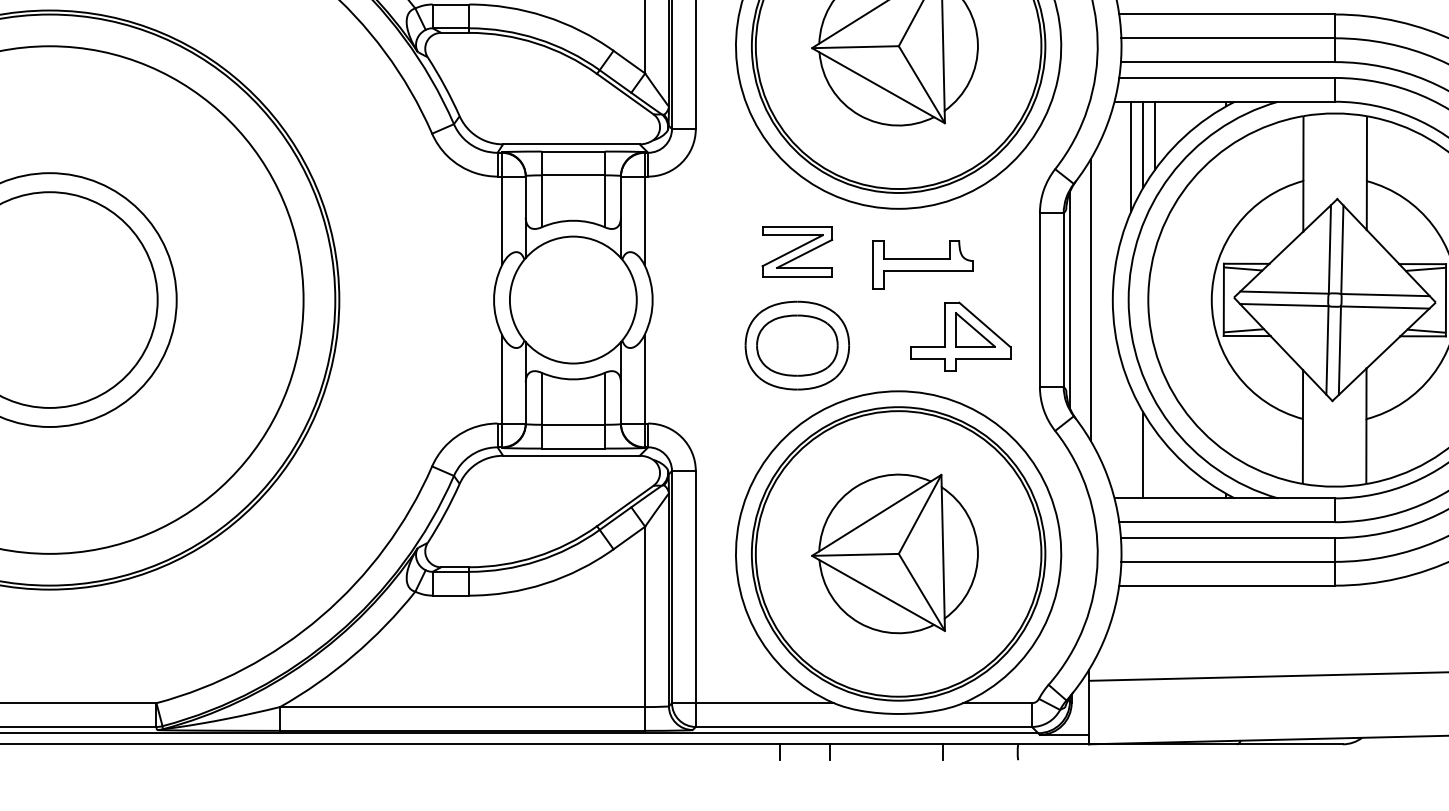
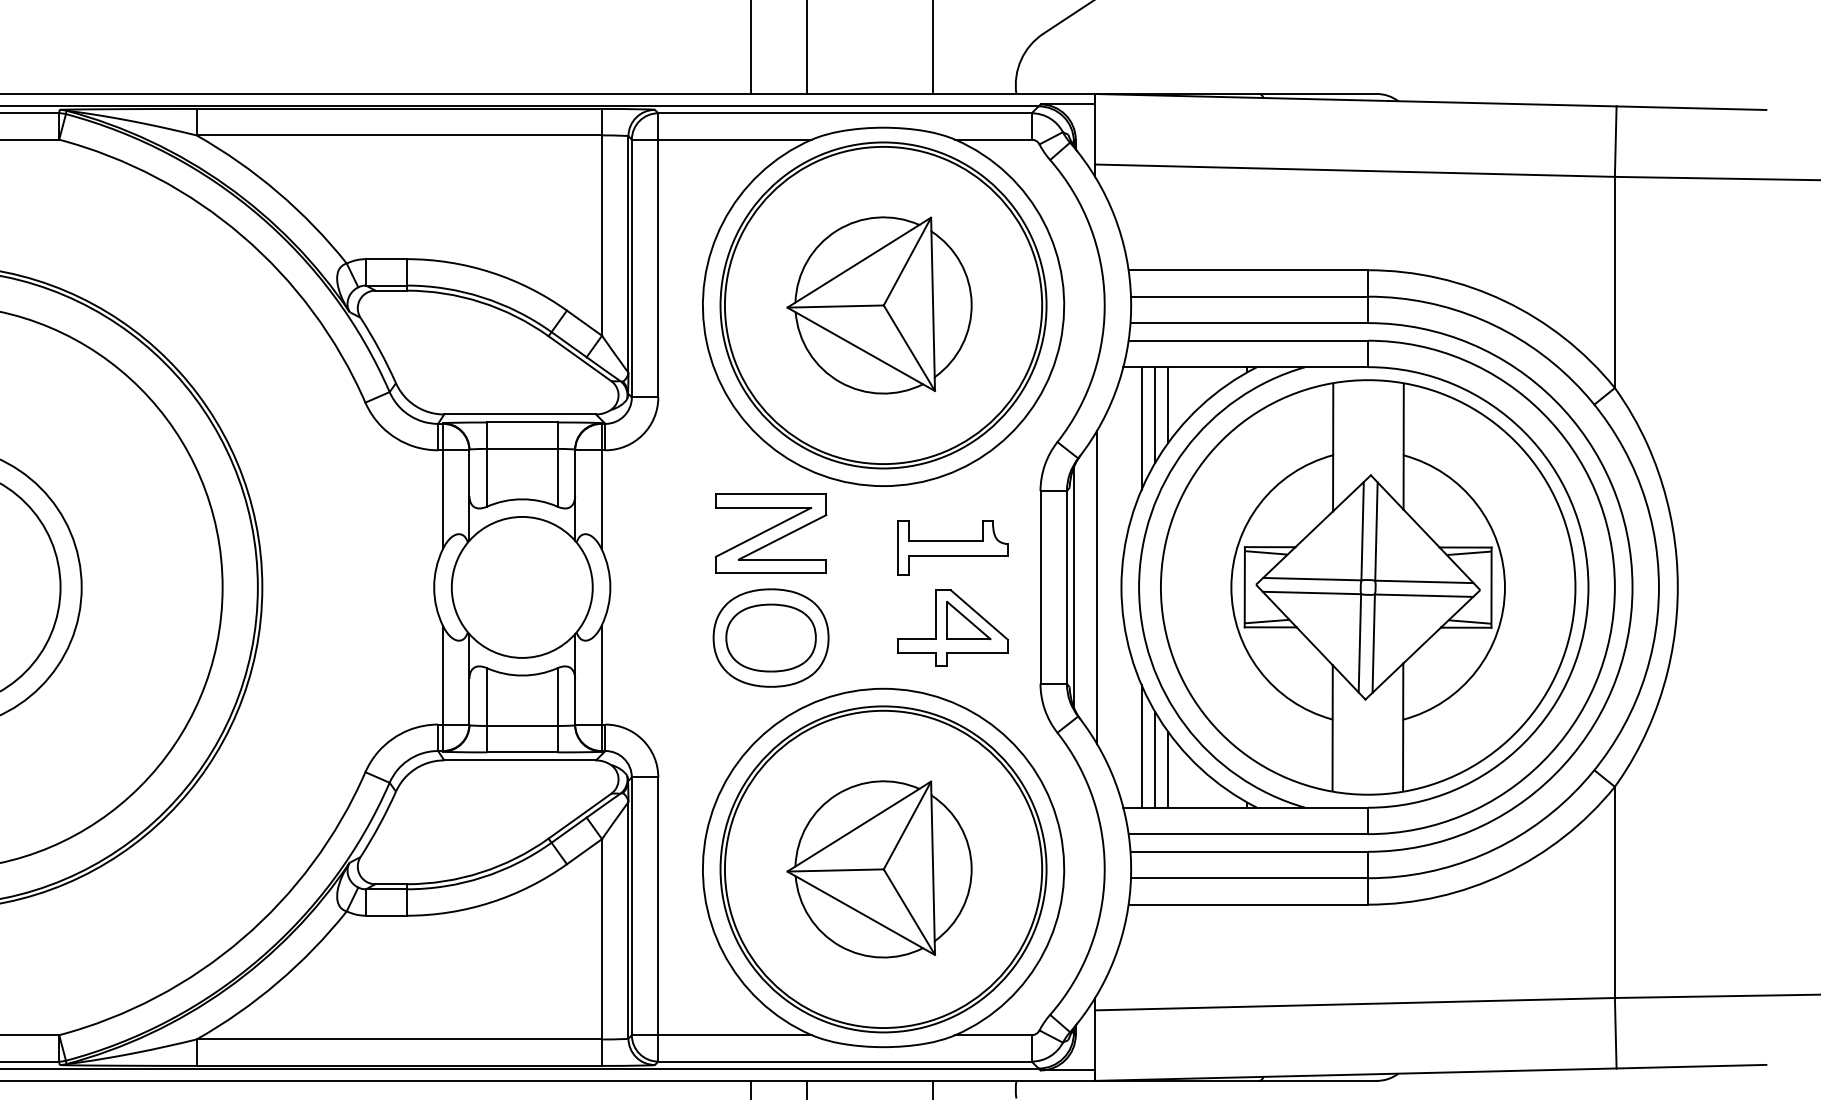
part: (796, 251) -> (770, 533), size x1.43
part: (922, 264) -> (952, 547), moved
line: (1130, 443) -> (1141, 746), added
line: (1155, 463) -> (1168, 769), added

